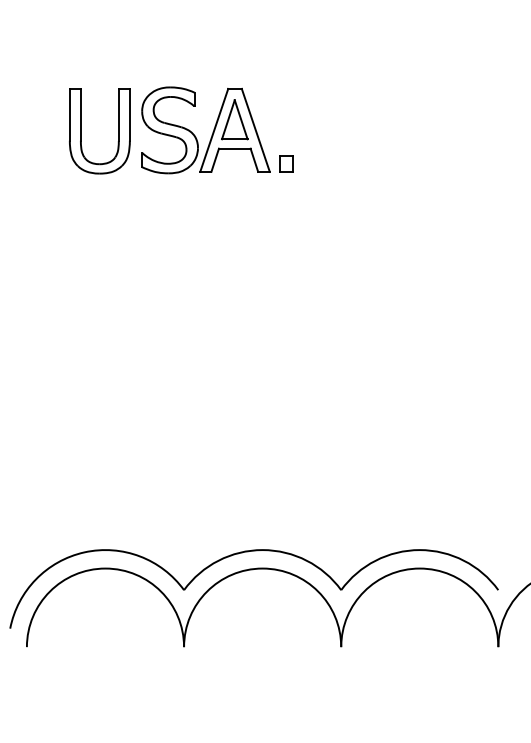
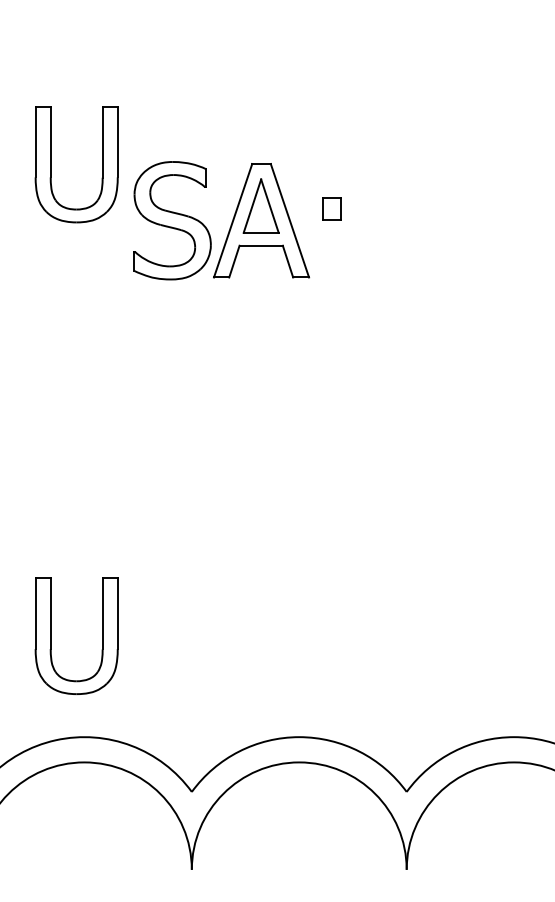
part: (212, 131) -> (230, 222), moved
part: (81, 476) -> (51, 636), added

